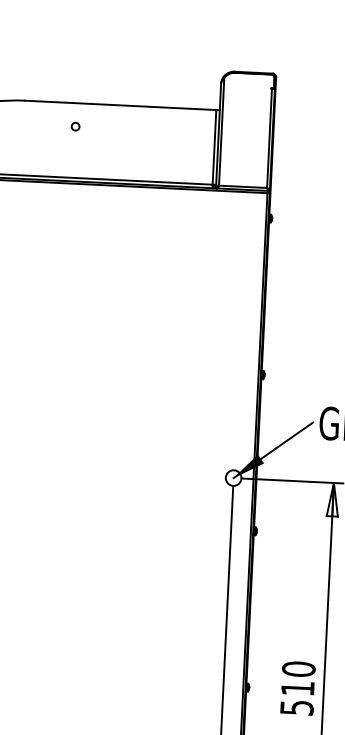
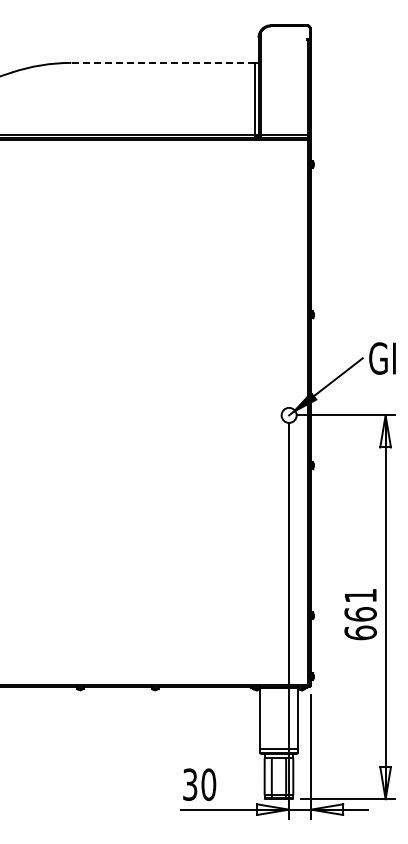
line: (121, 104) -> (163, 62), solid -> dashed
circle: (75, 126) -> (120, 85), removed
text: (297, 688) -> (360, 614), 510 -> 661

